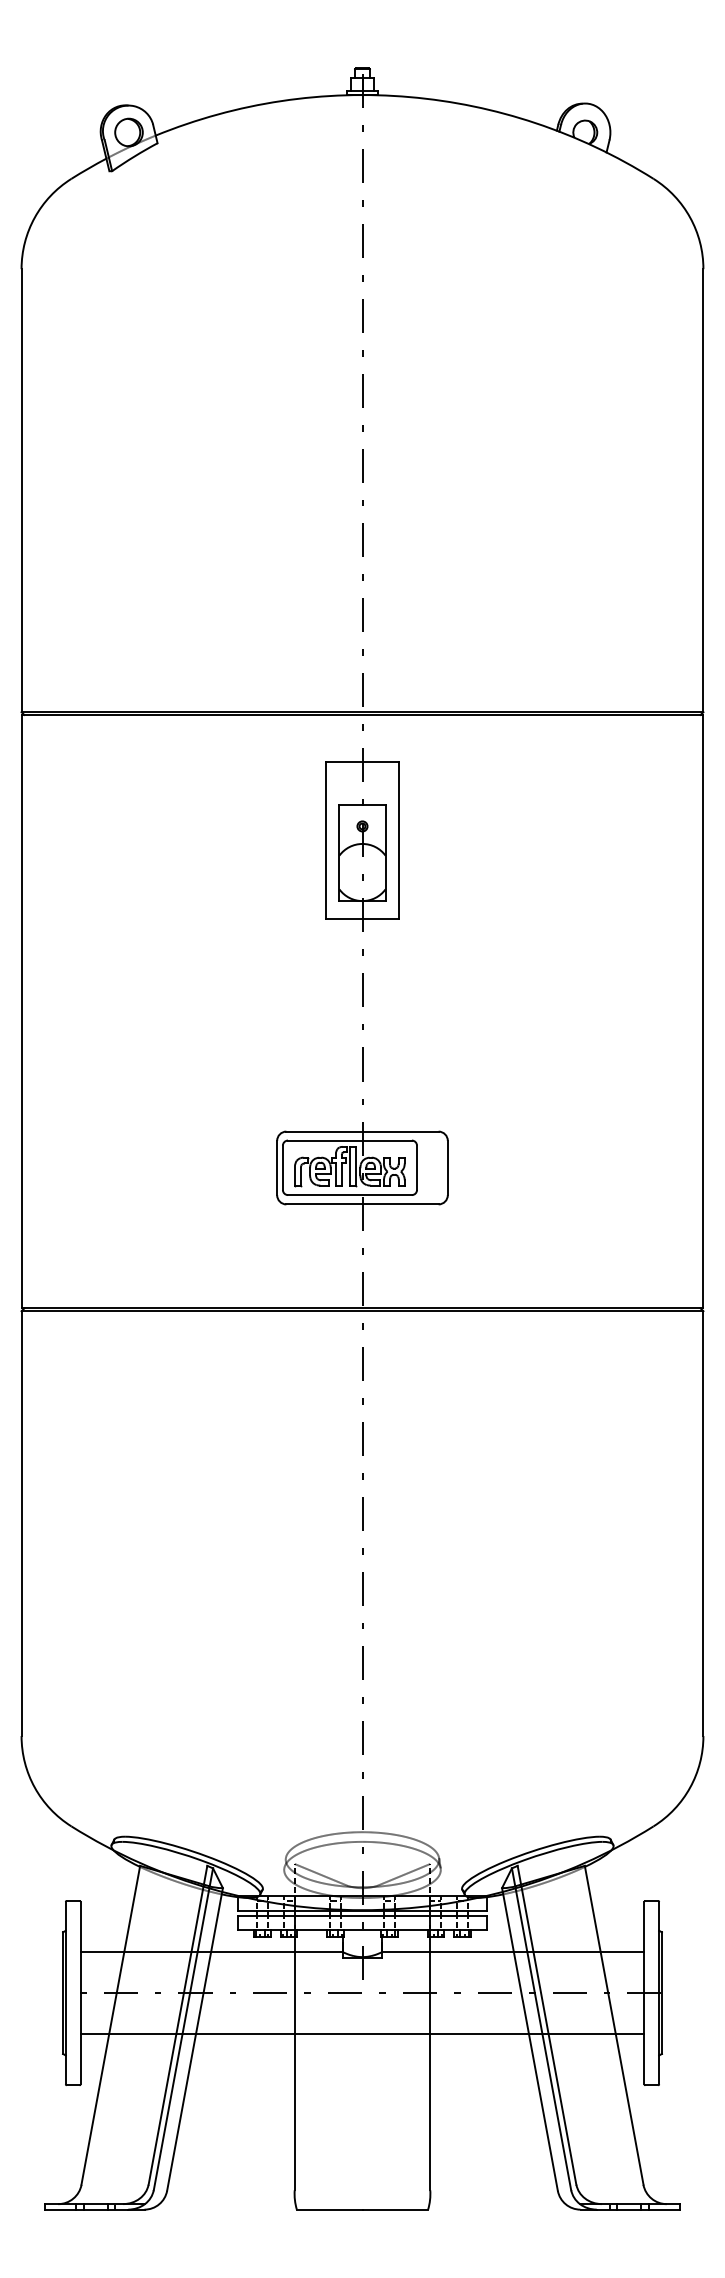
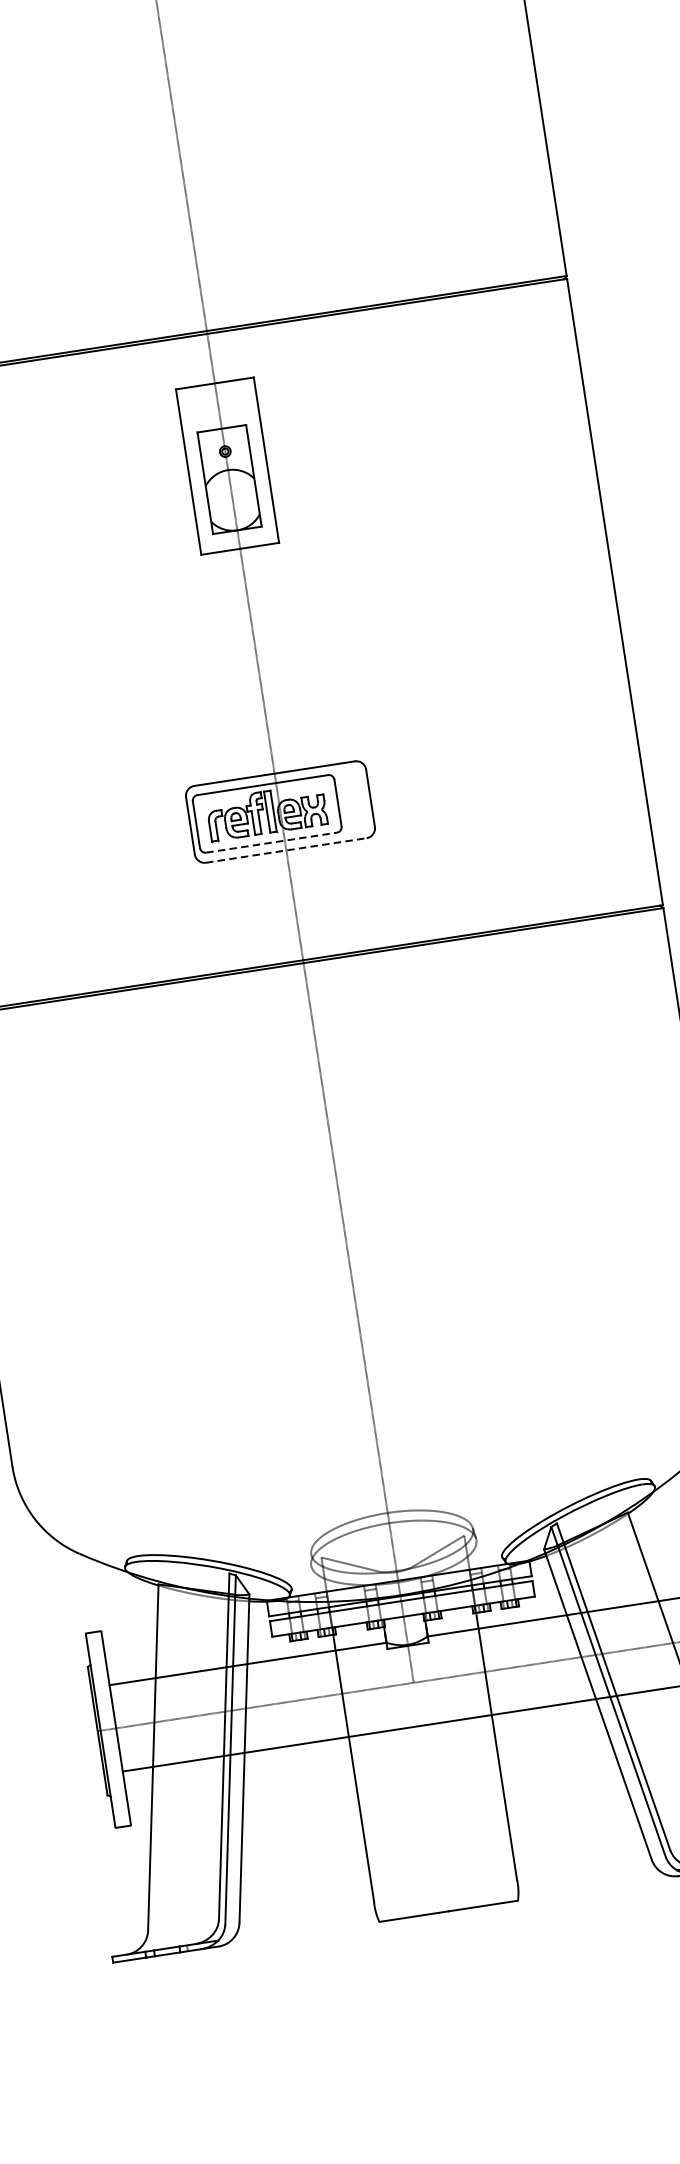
line: (349, 1195) -> (271, 843), solid -> dashed
line: (362, 1204) -> (286, 850), solid -> dashed

